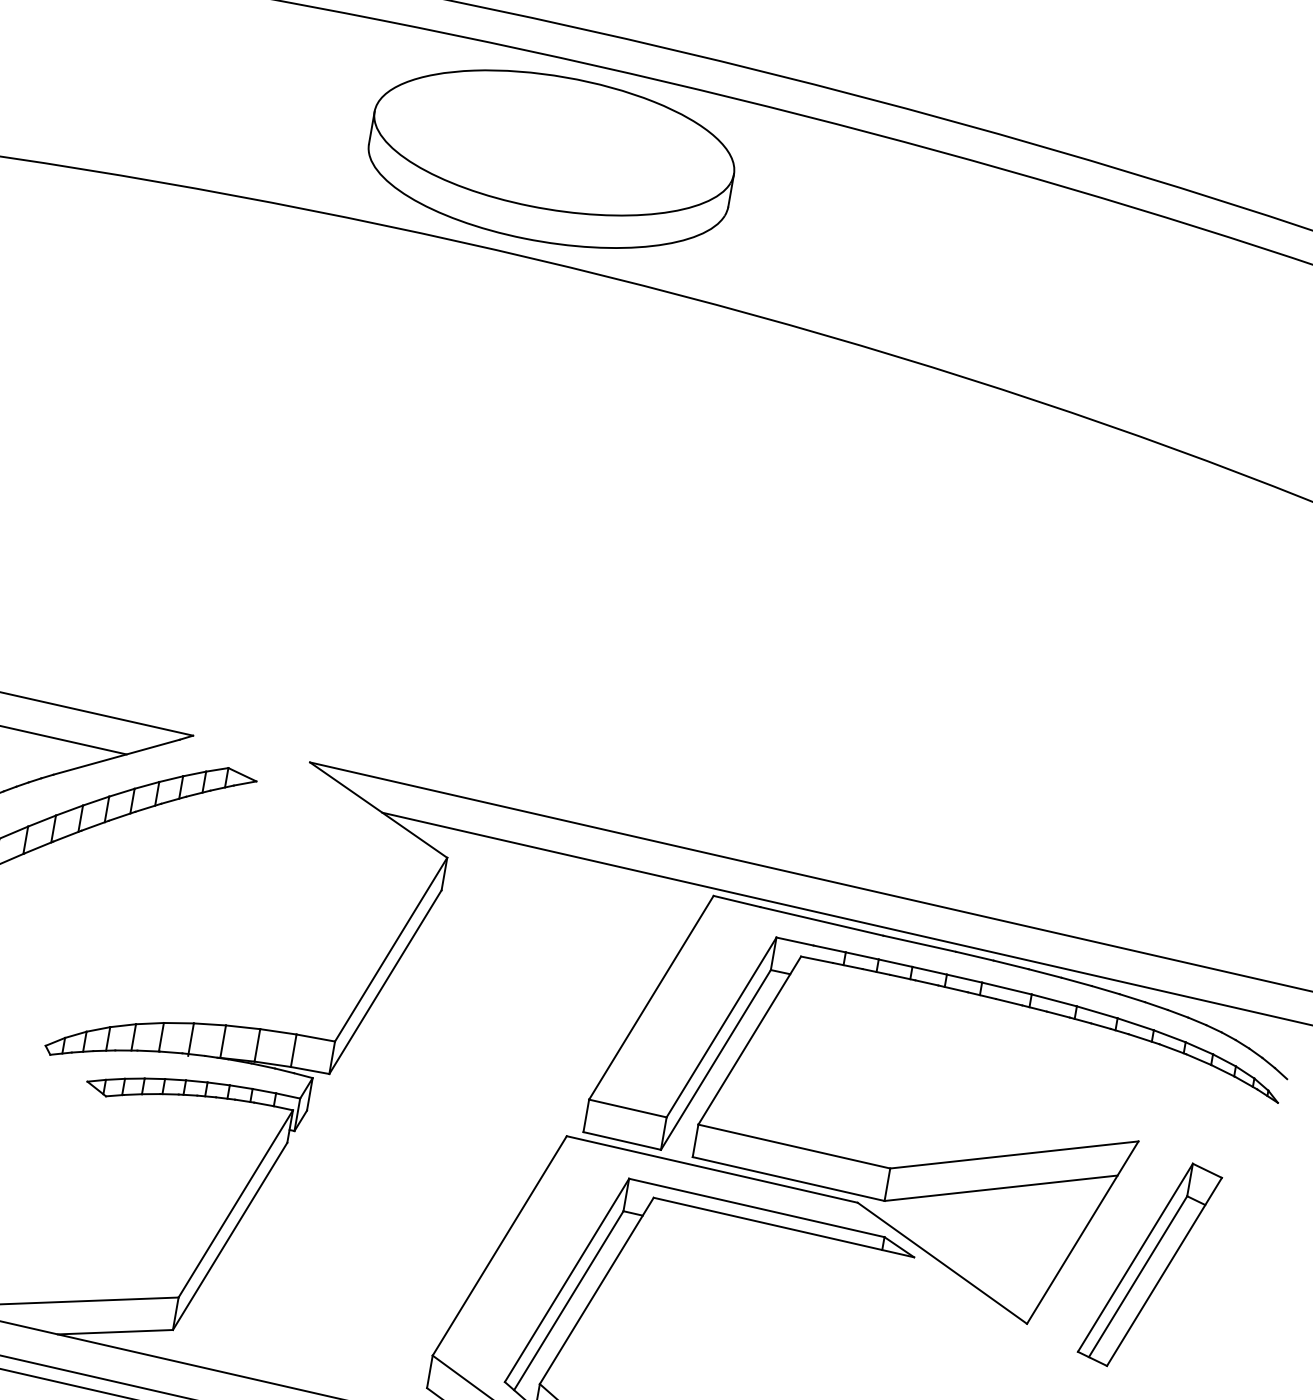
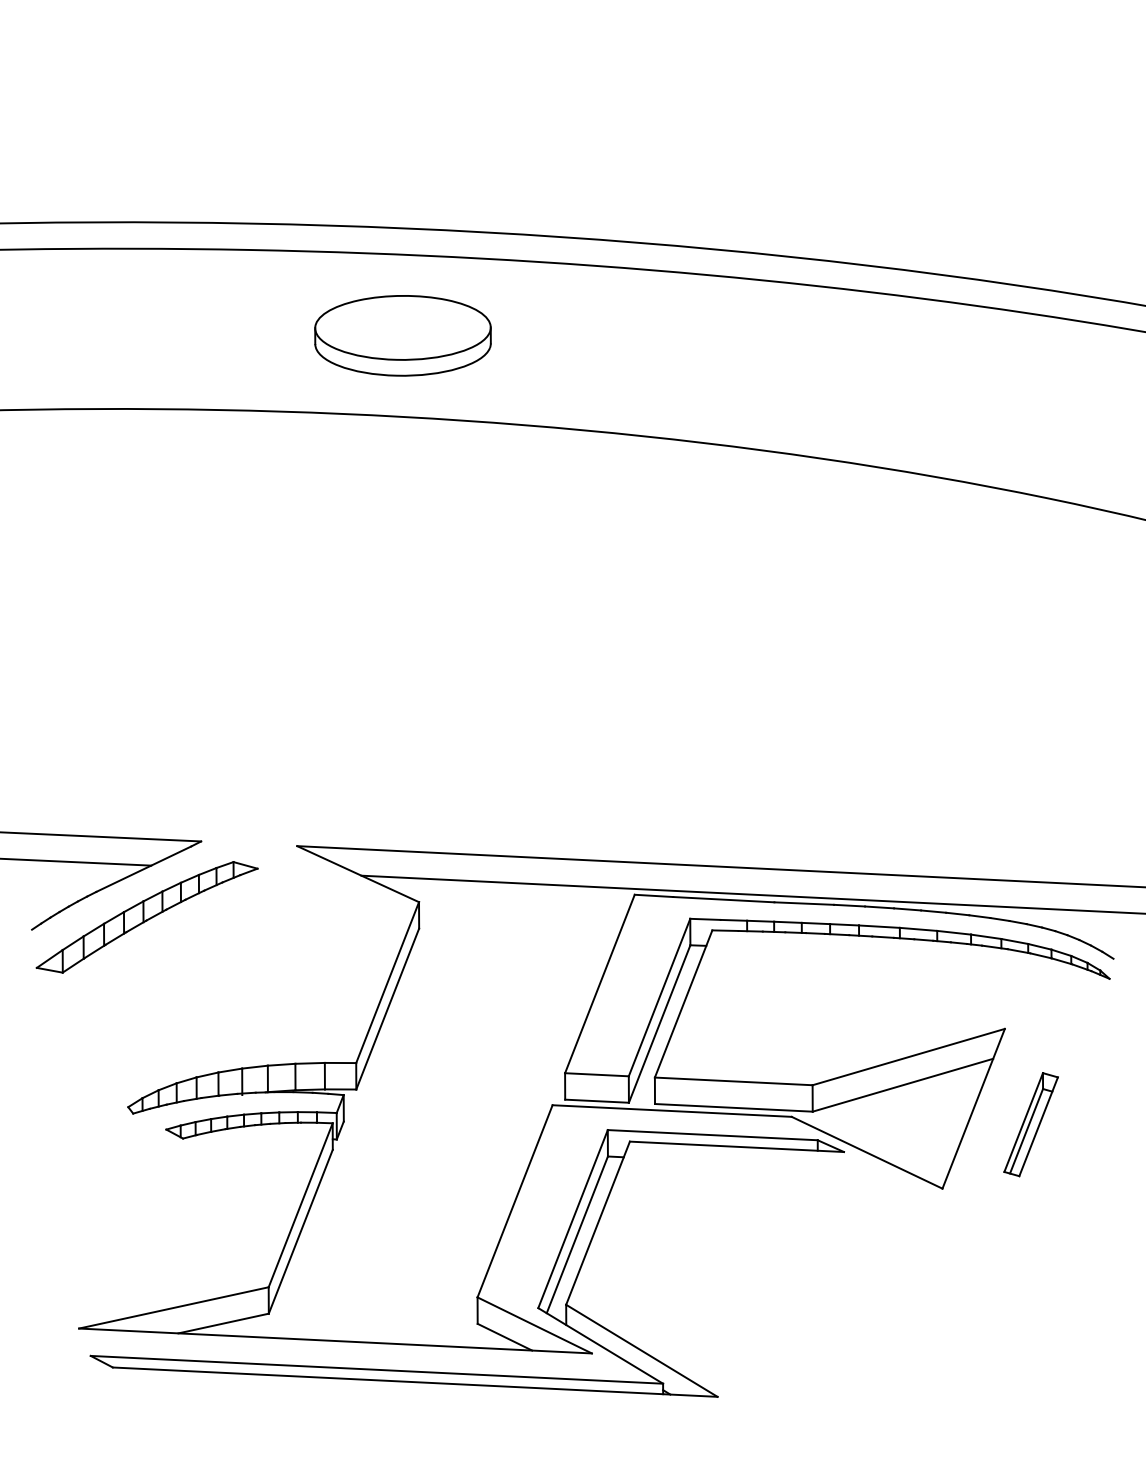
part: (550, 158) -> (402, 335), size x0.6
part: (1149, 1264) -> (1030, 1124), size x0.6

